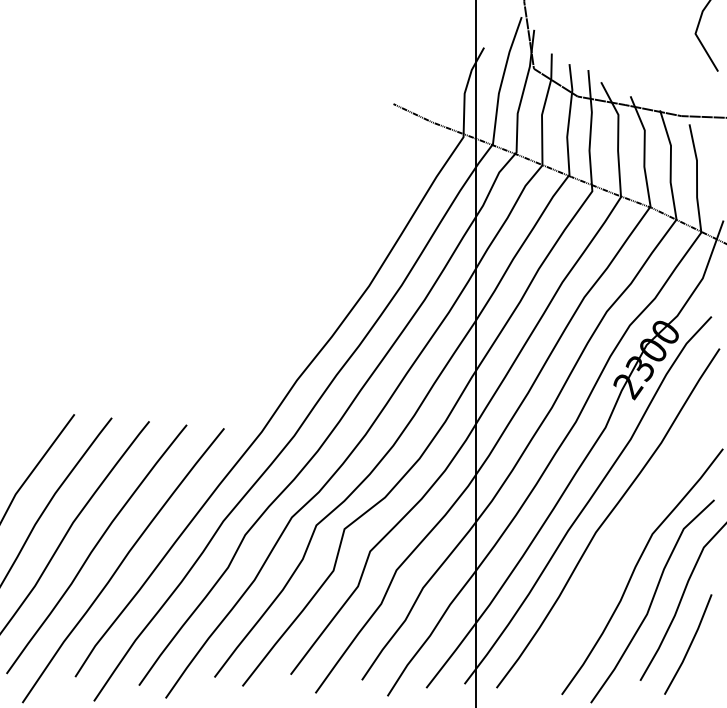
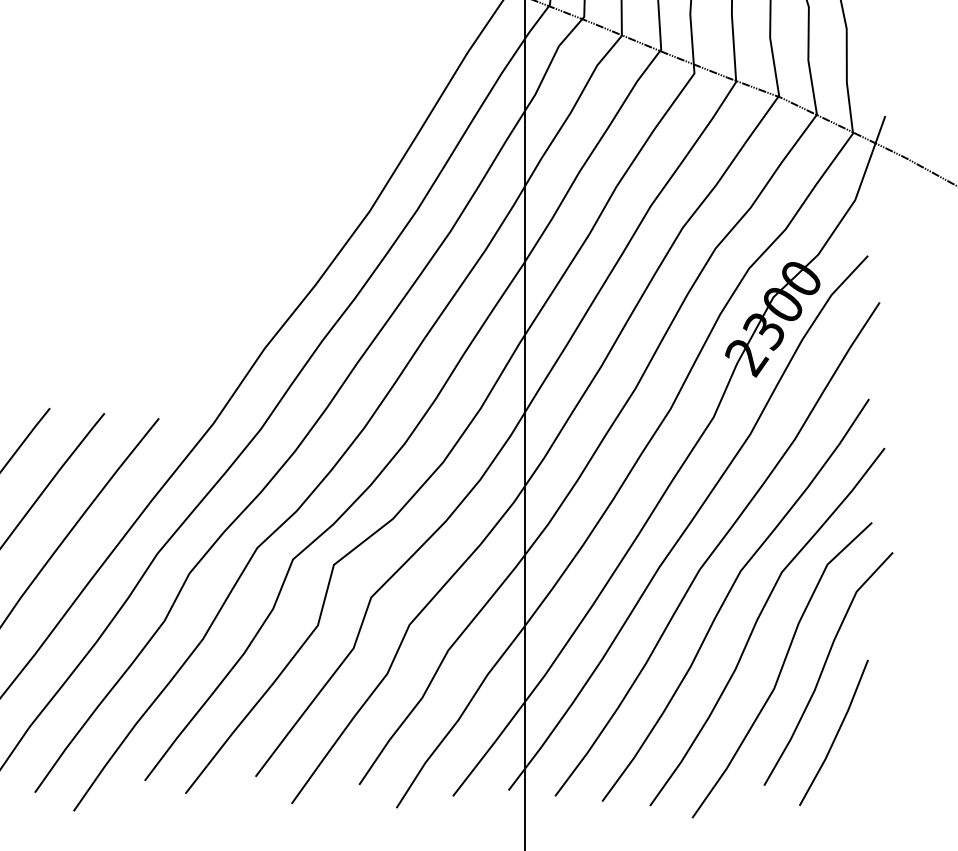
curve: (616, 549) -> (729, 594), added

